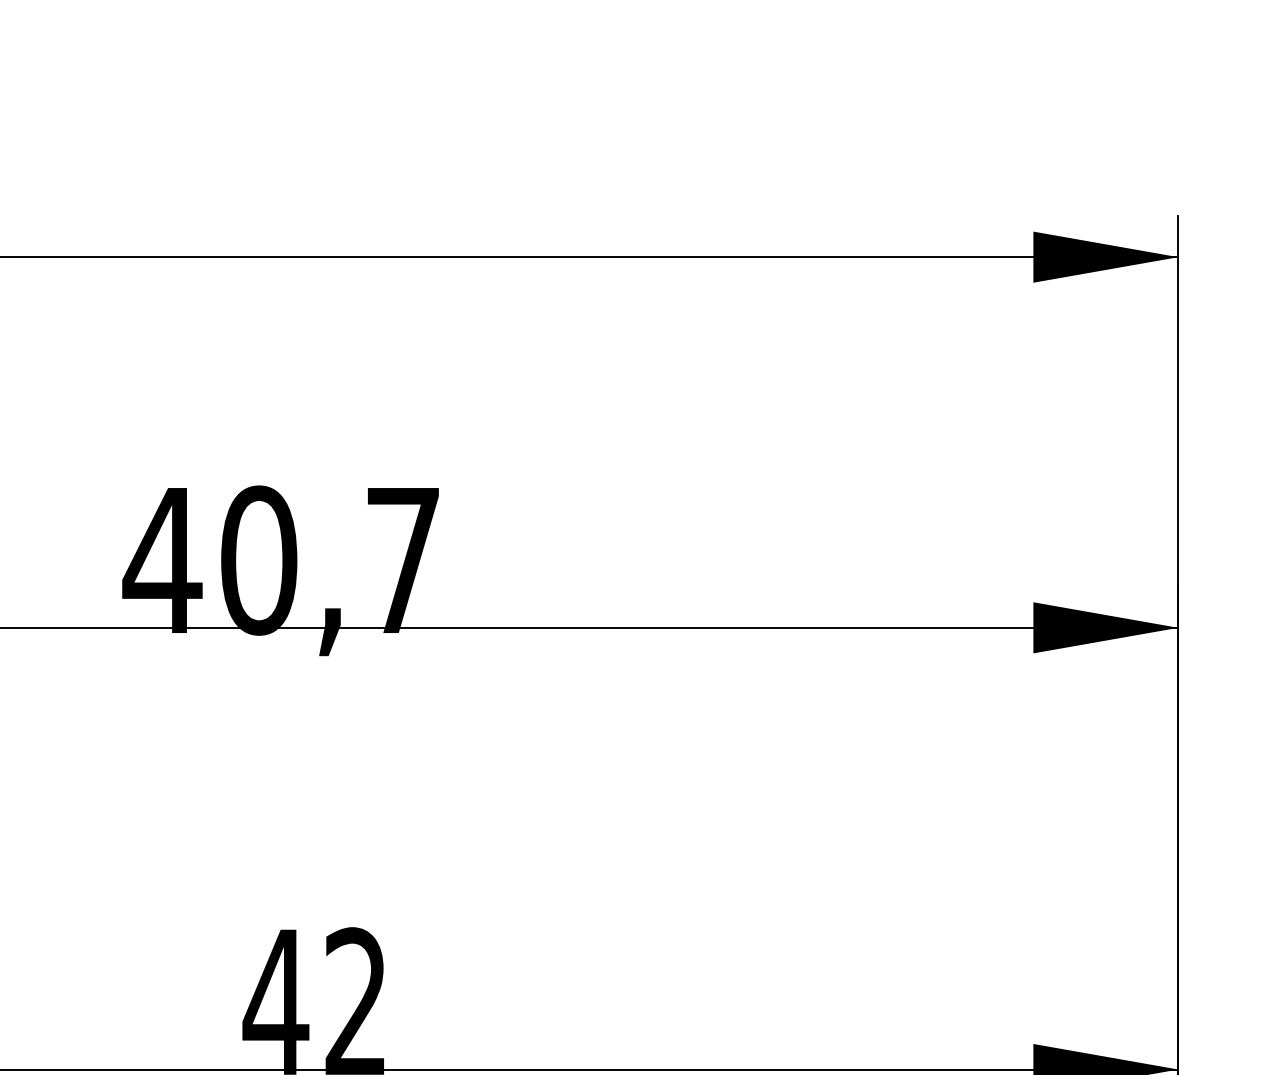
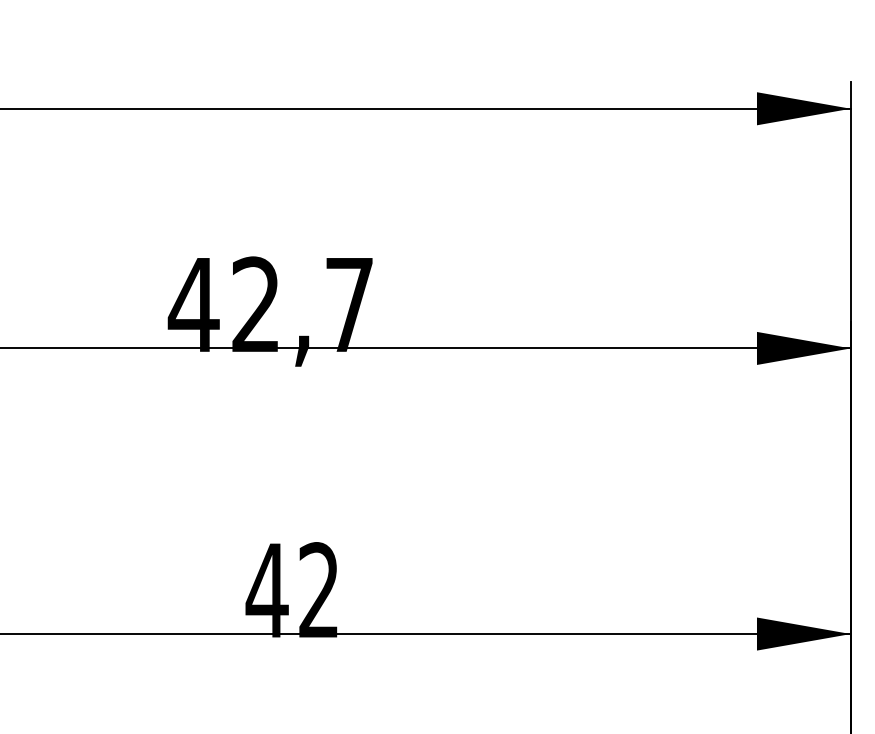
text: (257, 559) -> (255, 304), 40,7 -> 42,7

